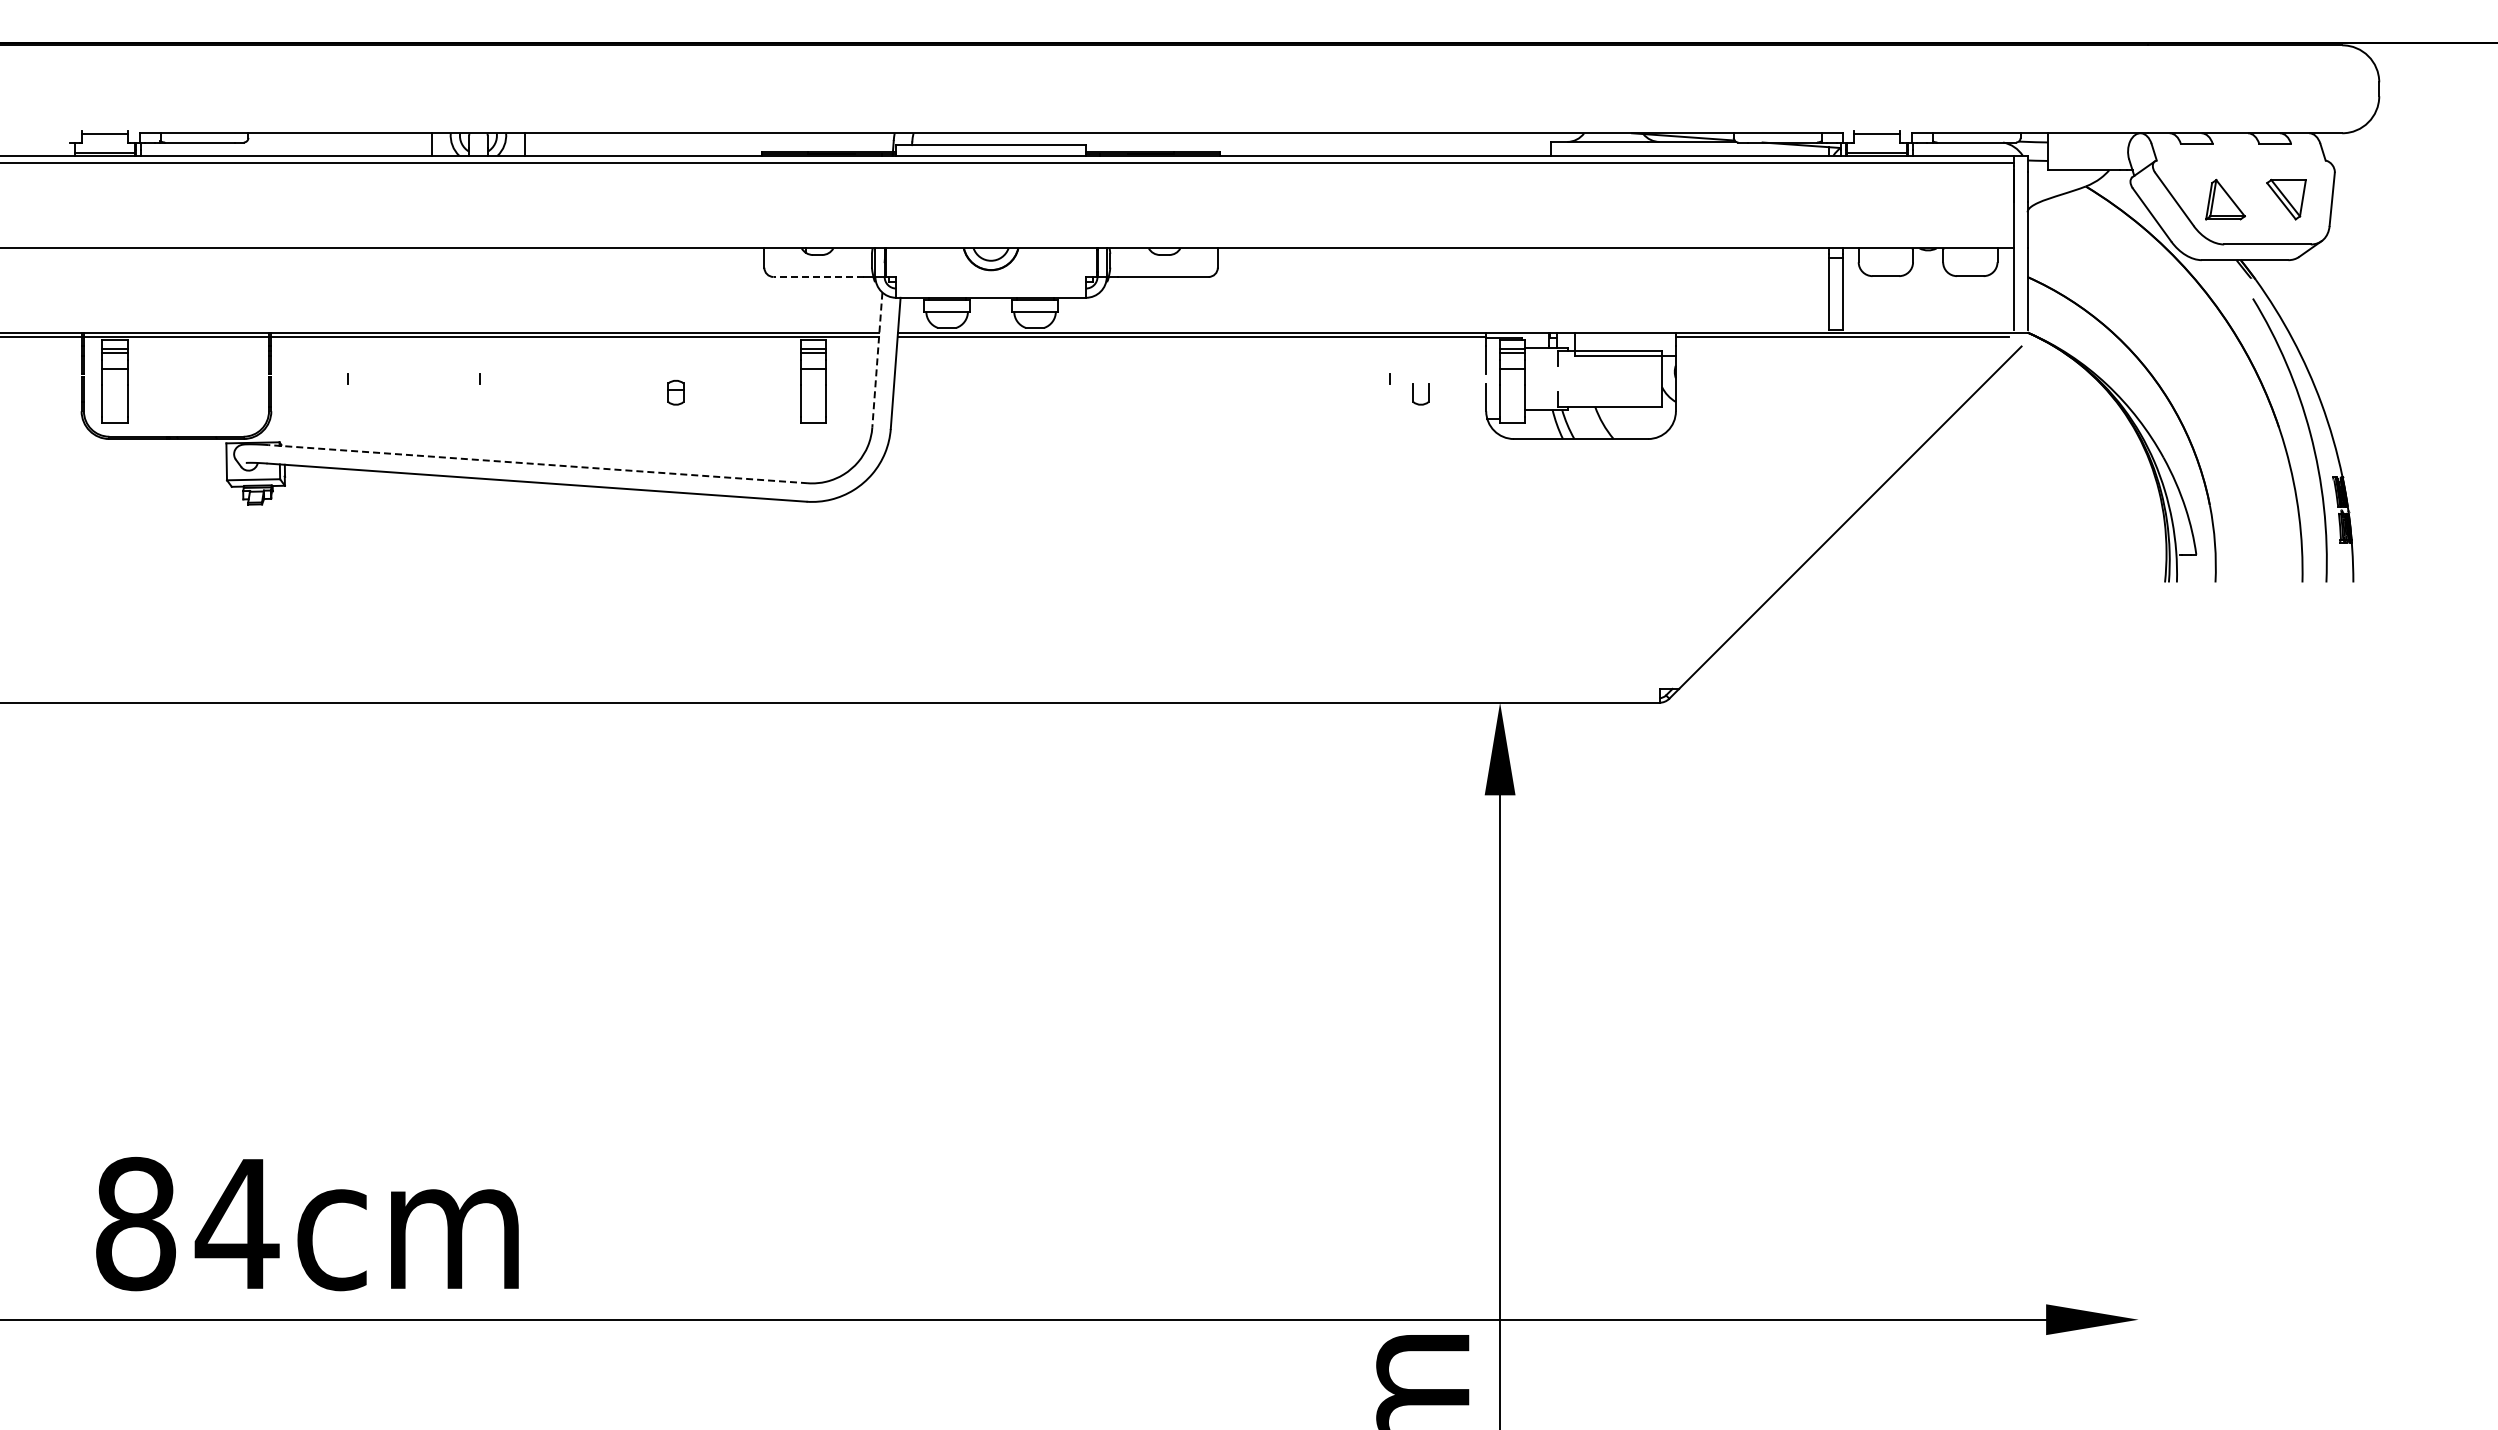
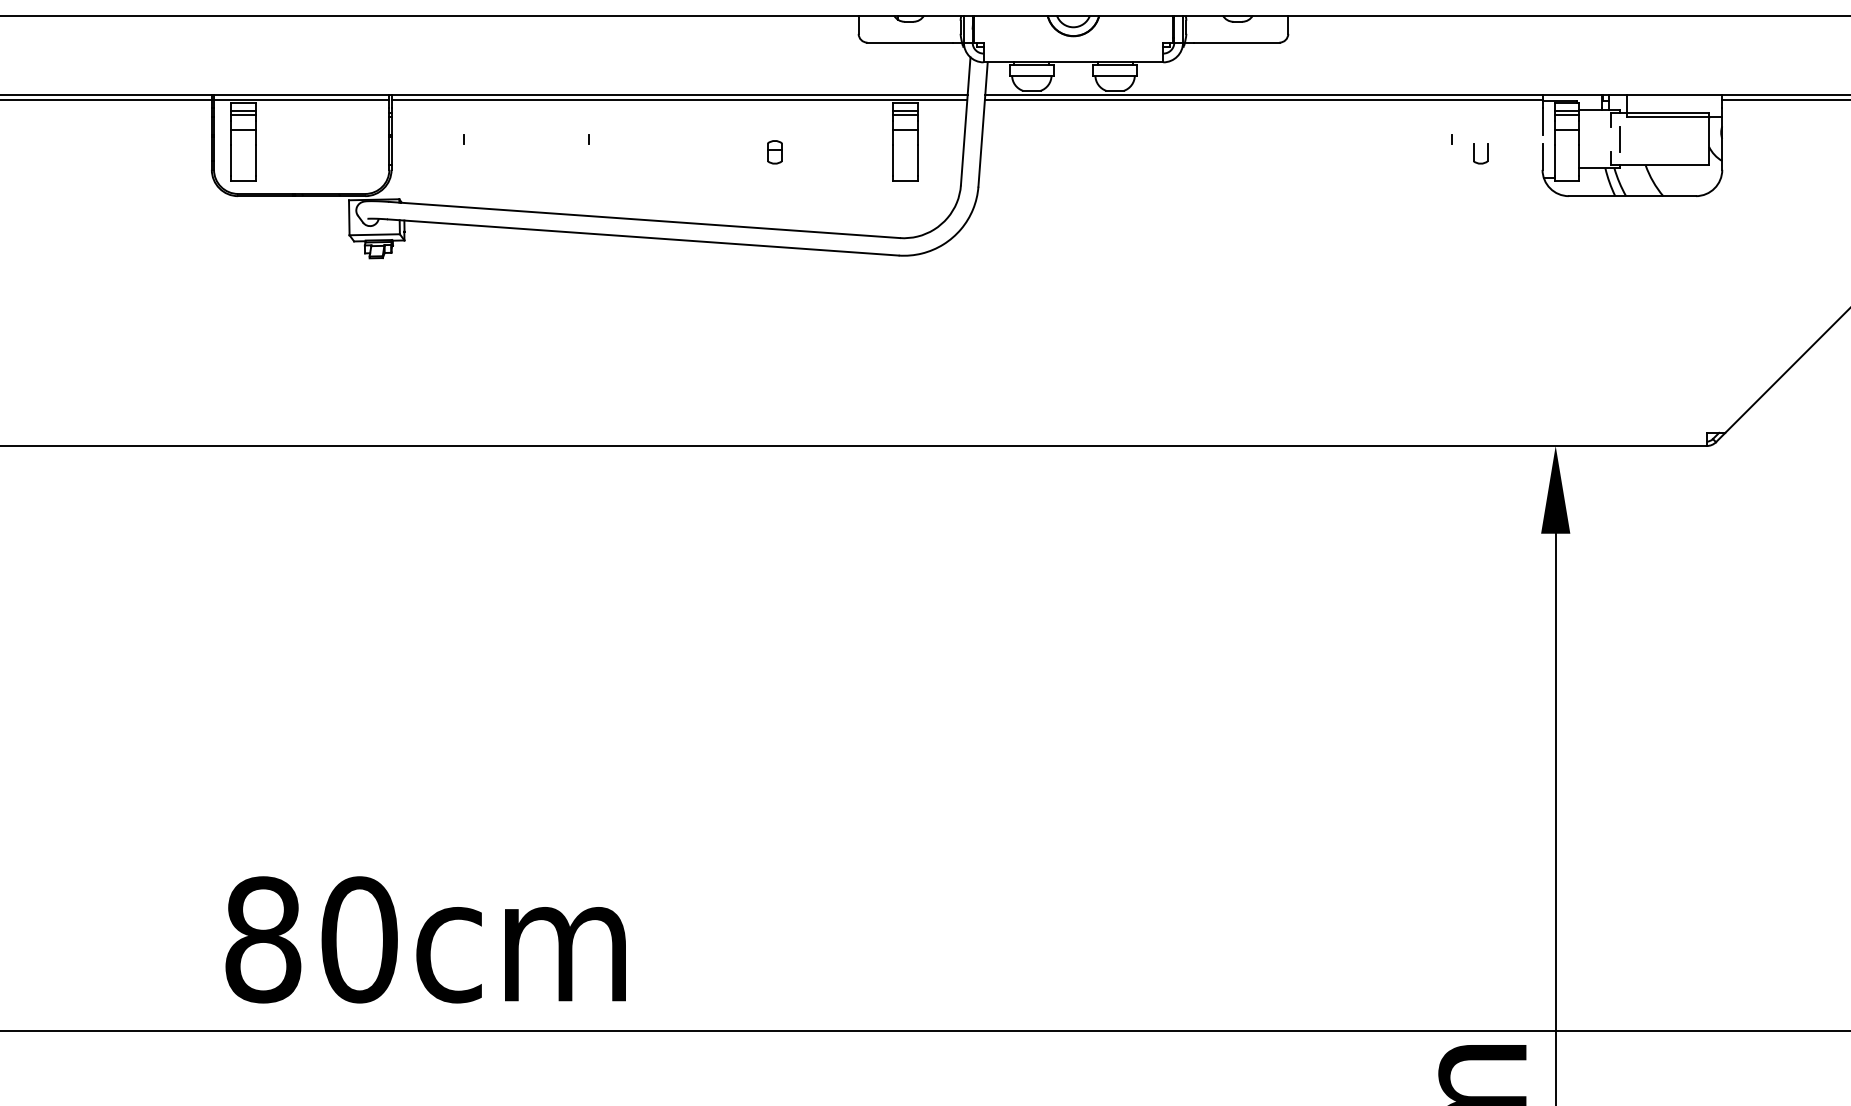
line: (818, 276) -> (909, 42), dashed -> solid
line: (877, 360) -> (965, 121), dashed -> solid
line: (1568, 378) -> (1620, 138), added
line: (537, 464) -> (643, 220), dashed -> solid
text: (236, 1223) -> (358, 939), 84cm -> 80cm

